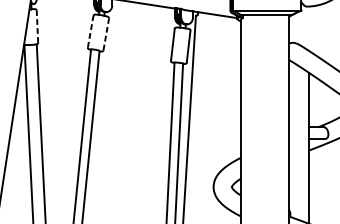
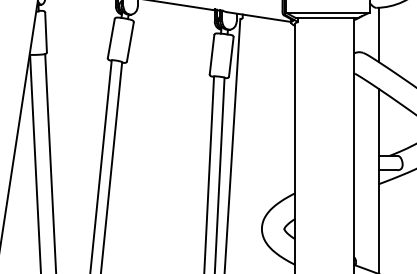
line: (37, 26) -> (46, 32), dashed -> solid
line: (309, 28) -> (379, 34), added
line: (90, 31) -> (111, 38), dashed -> solid
line: (106, 34) -> (130, 41), dashed -> solid

